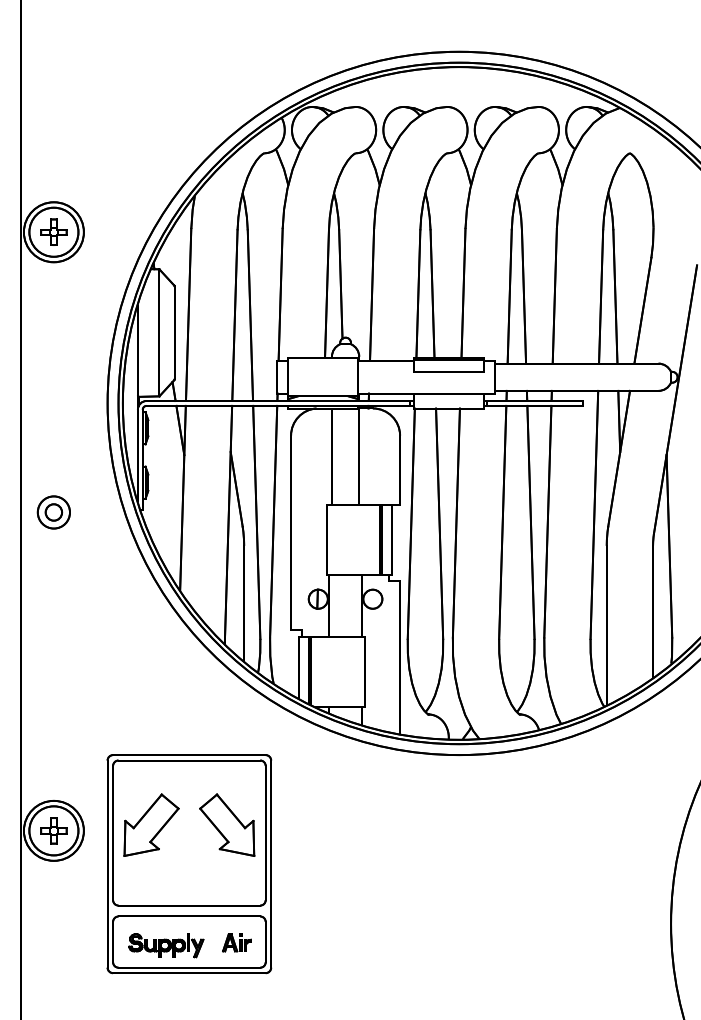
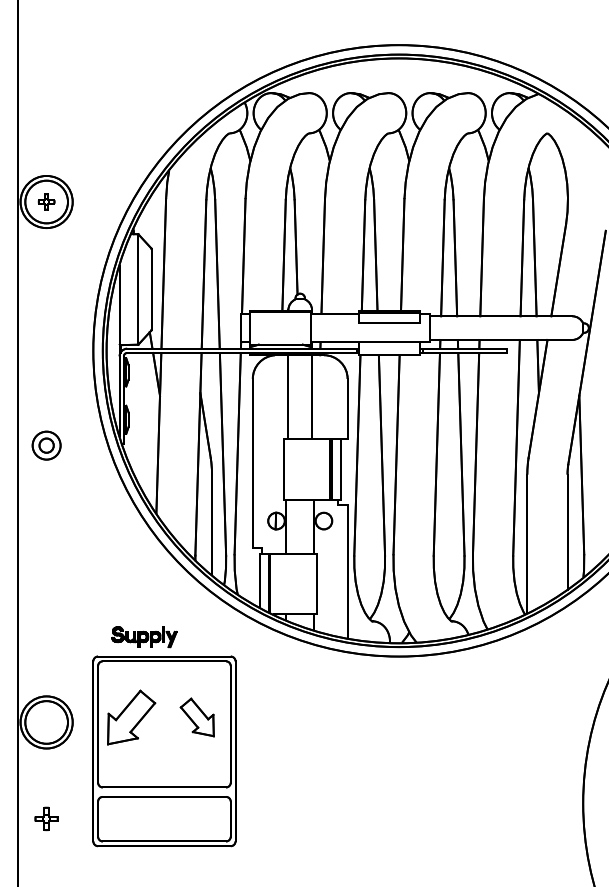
part: (53, 231) -> (46, 201), size x0.7
part: (227, 824) -> (197, 716), size x0.7
part: (53, 830) -> (46, 818), moved
part: (236, 942) -> (205, 819), removed
part: (166, 945) -> (144, 636), moved

